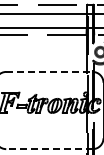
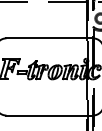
line: (49, 71) -> (49, 37), dashed -> solid
line: (48, 149) -> (48, 115), dashed -> solid

